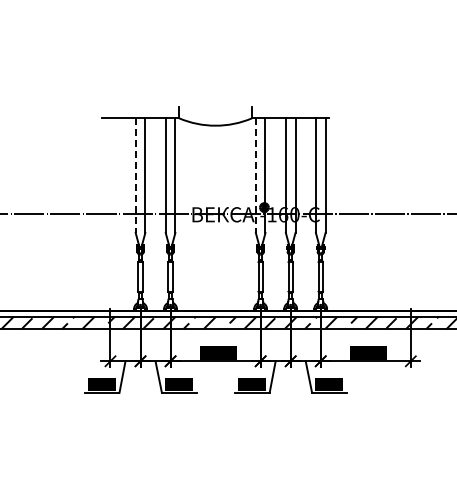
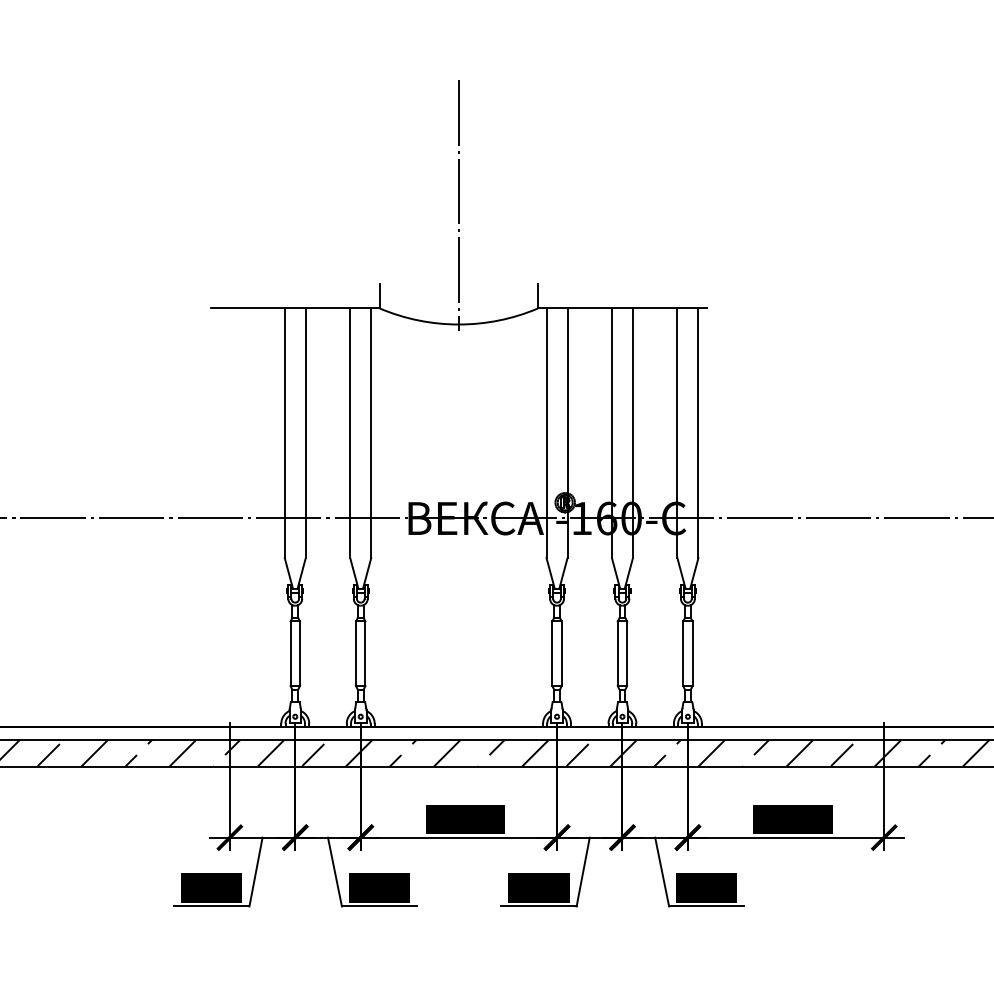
line: (215, 70) -> (458, 204), added
line: (135, 176) -> (284, 435), dashed -> solid
line: (255, 176) -> (545, 435), dashed -> solid

